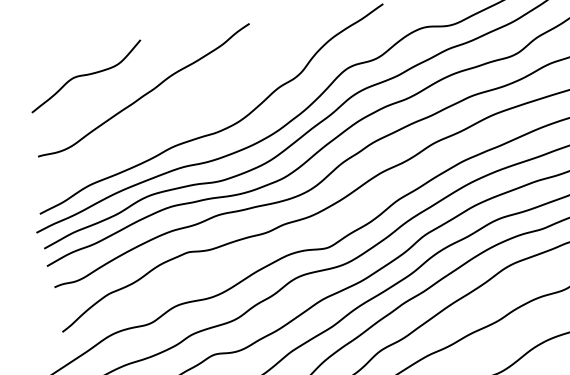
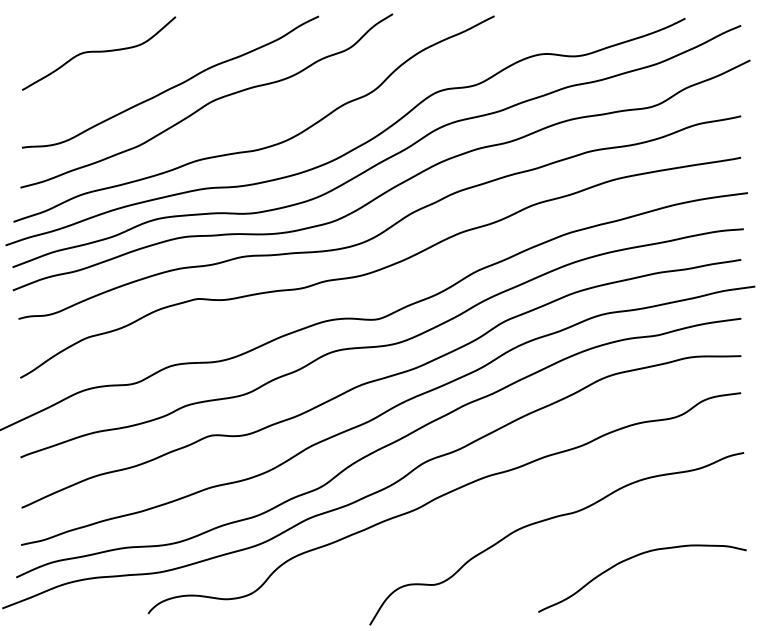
curve: (175, 101) -> (208, 102), added

